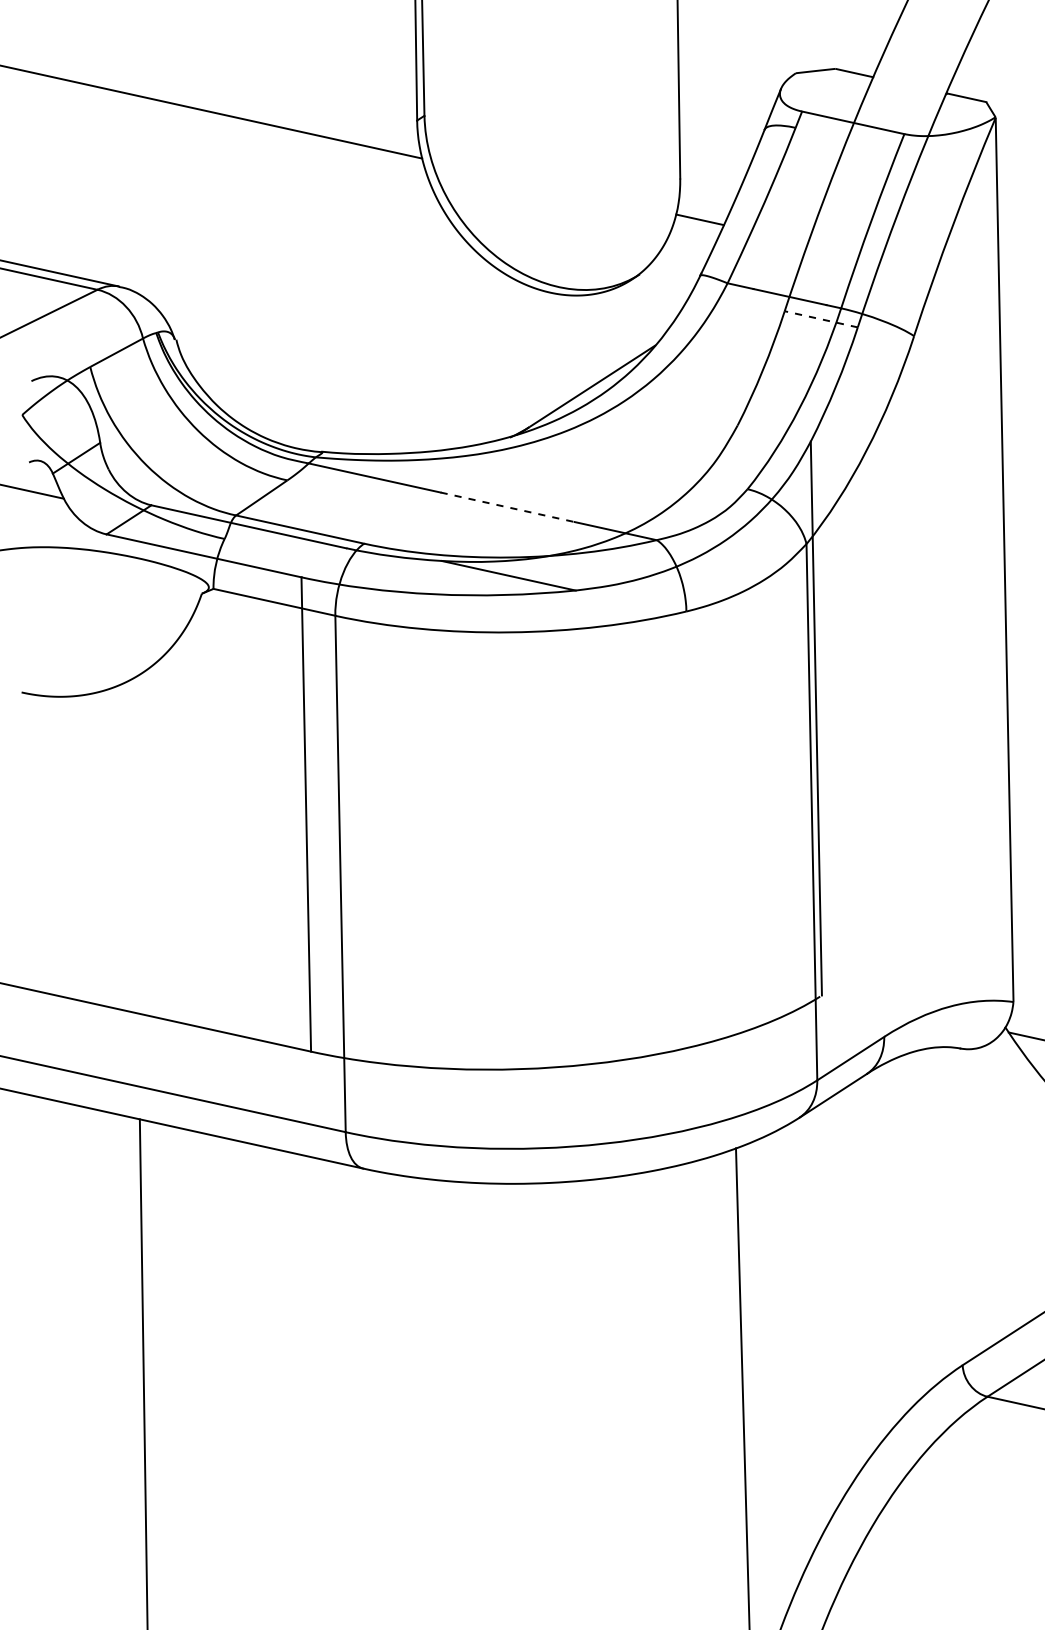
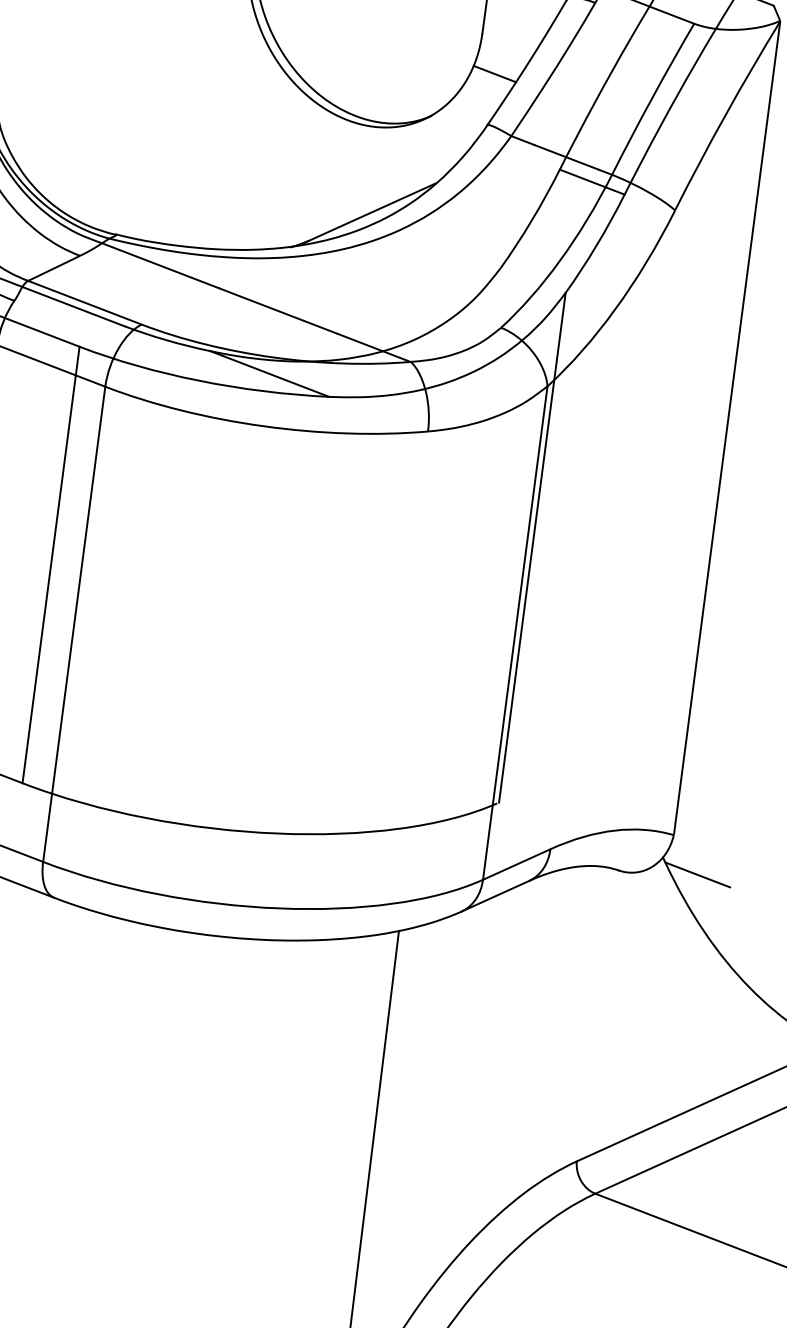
line: (820, 319) -> (591, 182), dashed -> solid
line: (507, 507) -> (278, 311), dashed -> solid

